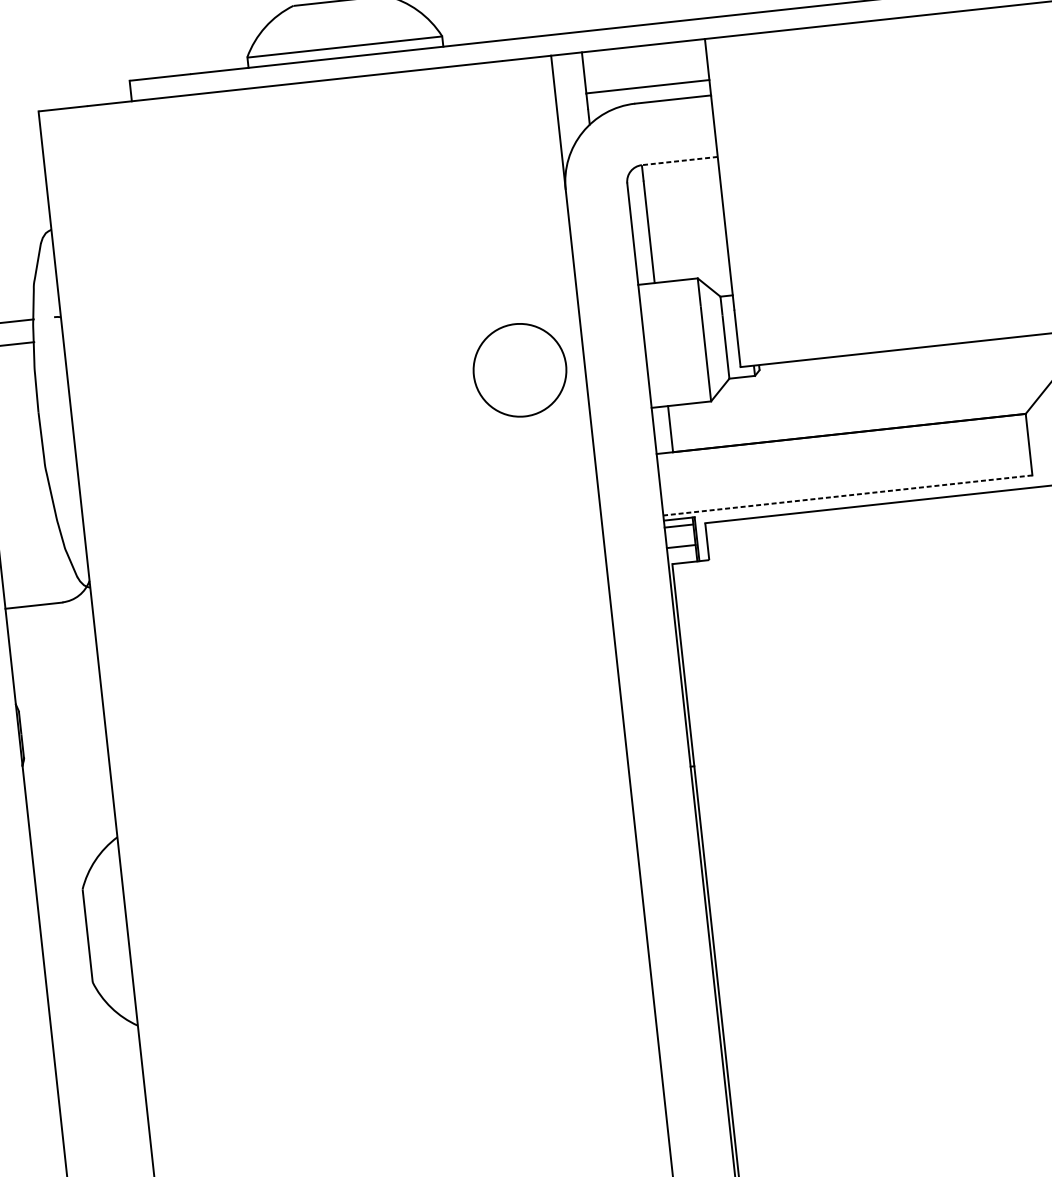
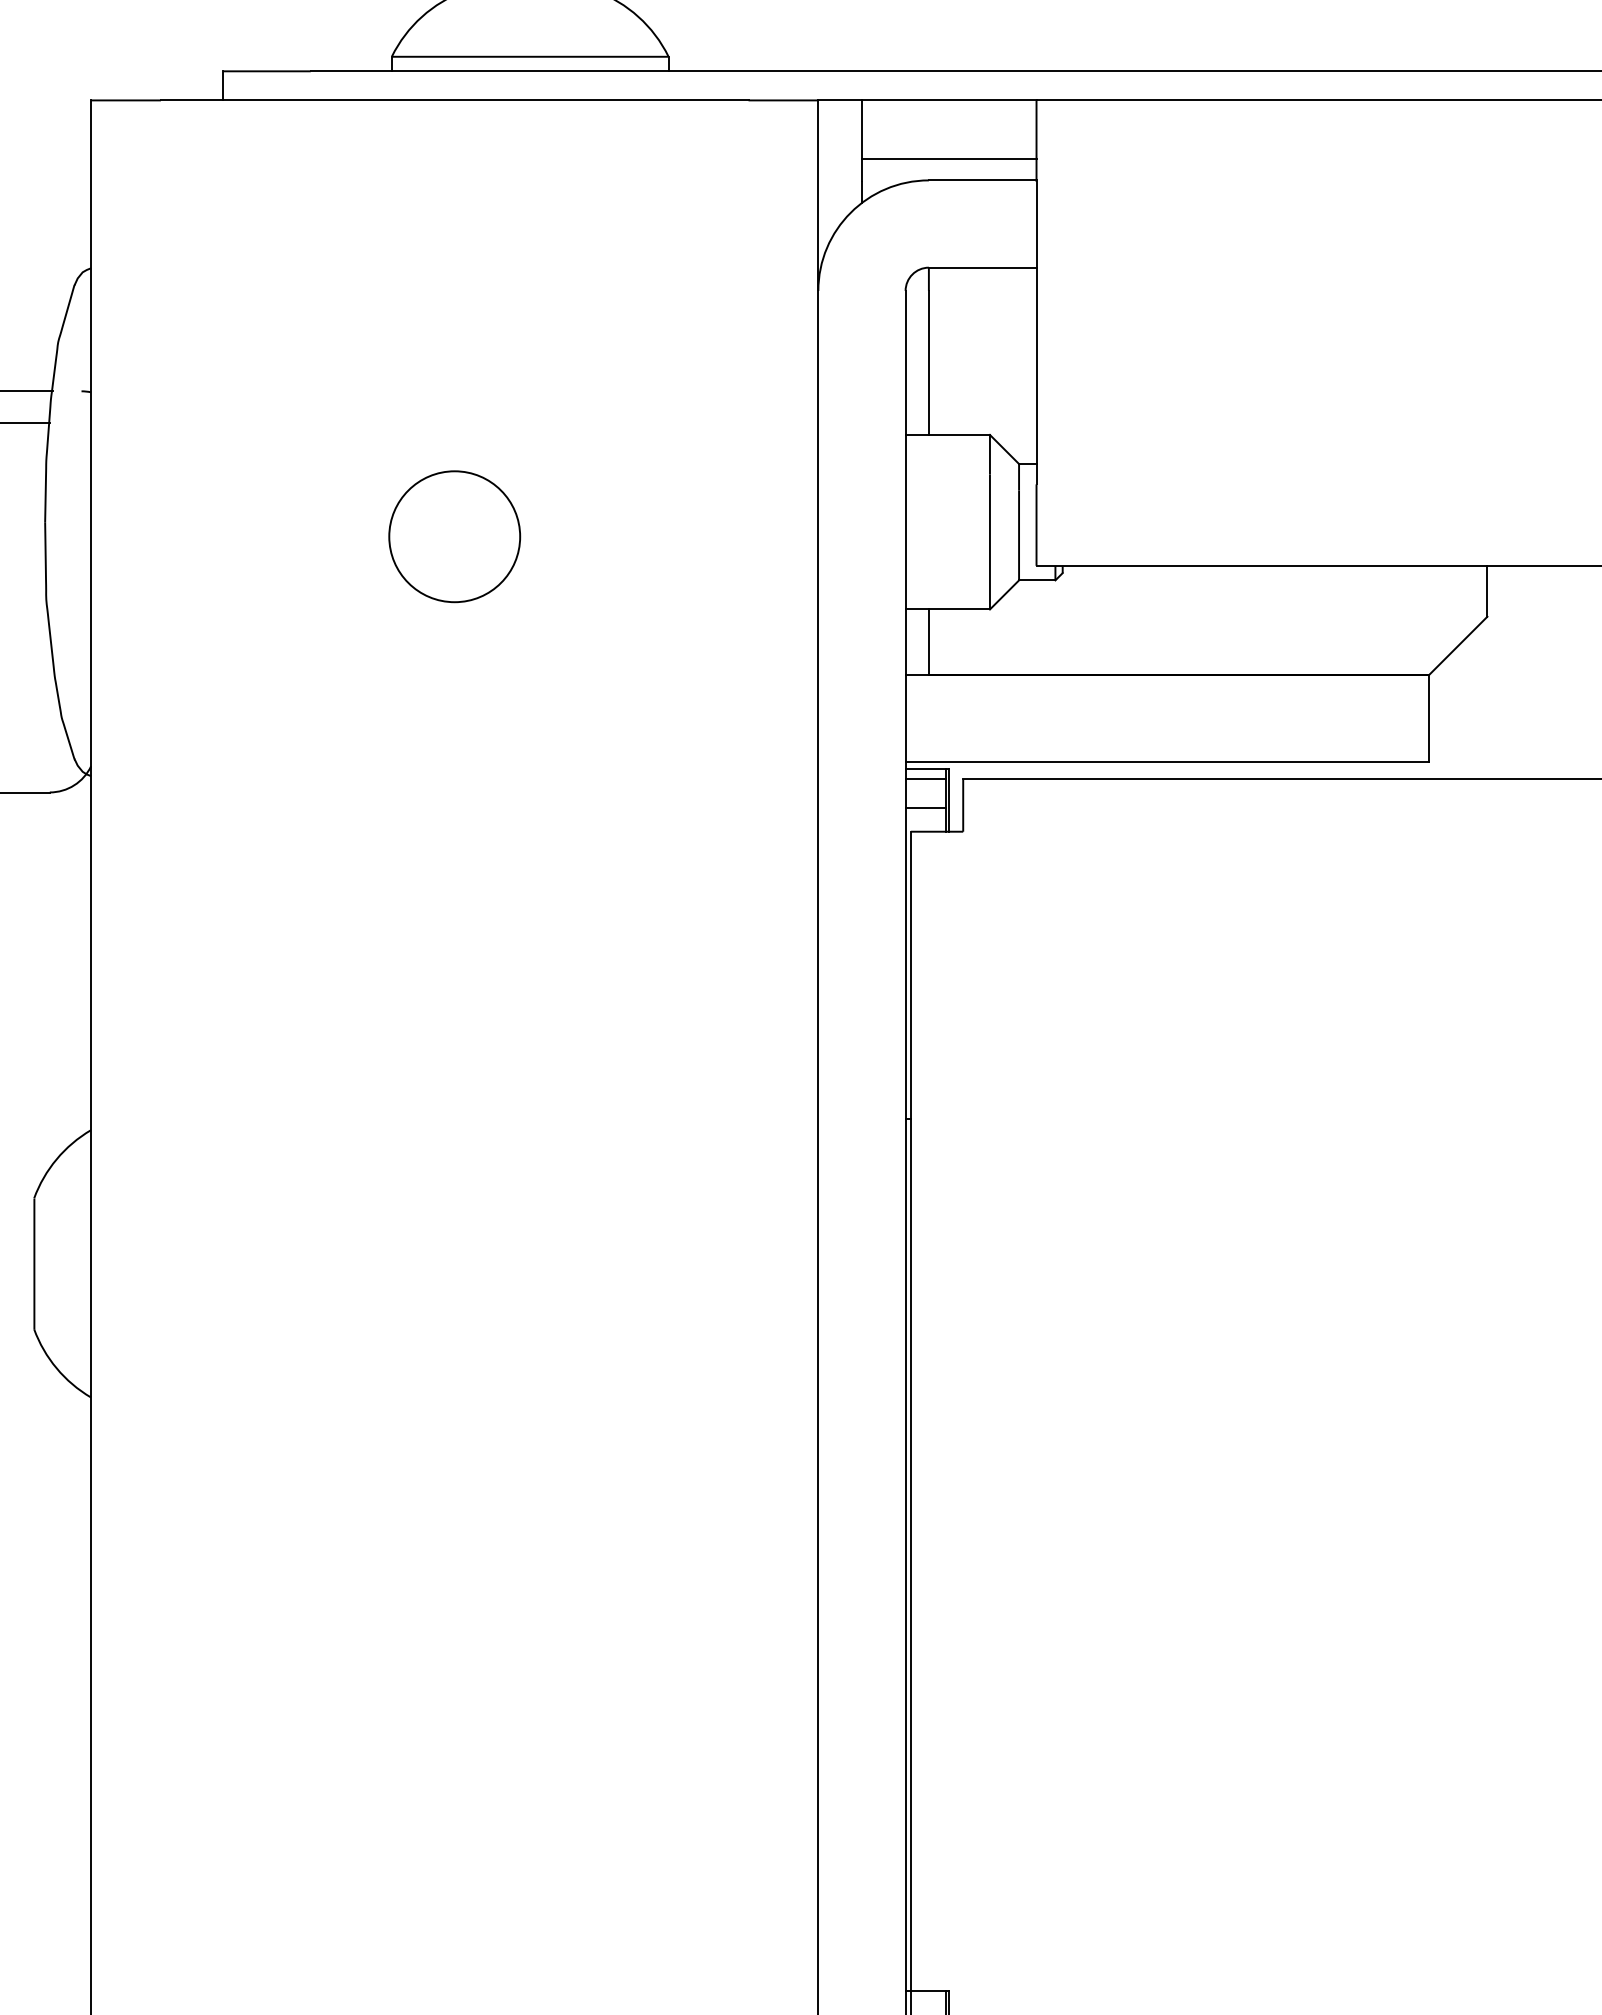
line: (679, 160) -> (982, 267), dashed -> solid
circle: (519, 370) -> (454, 536), moved
line: (847, 495) -> (1167, 762), dashed -> solid

